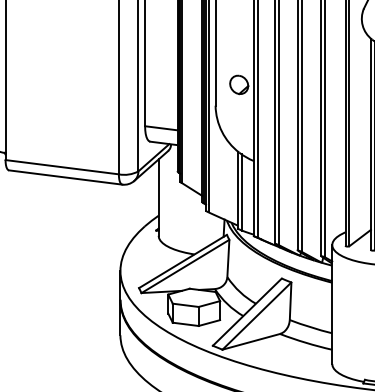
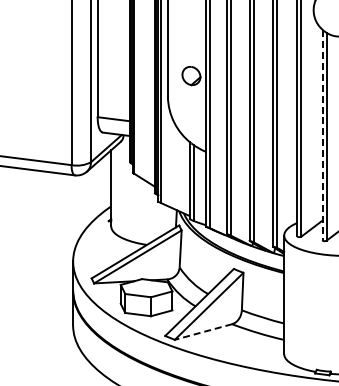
line: (370, 144) -> (322, 135), solid -> dashed
line: (251, 341) -> (203, 331), solid -> dashed

